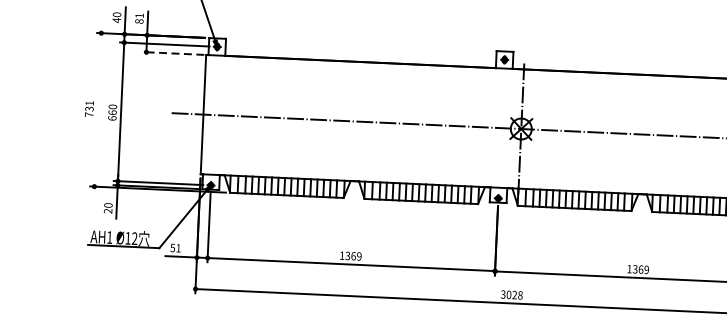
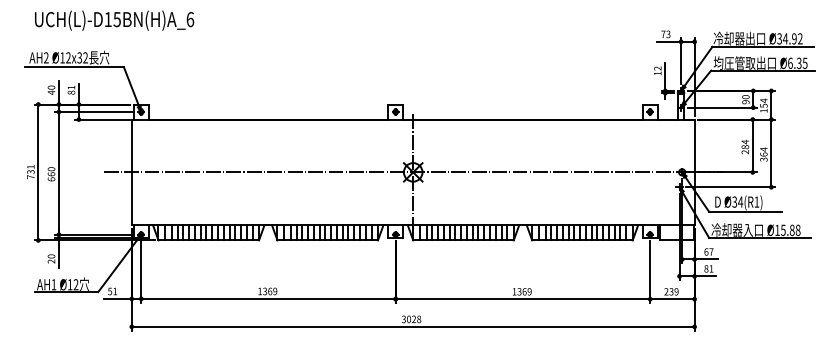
line: (173, 53) -> (102, 119), dashed -> solid
line: (98, 109) -> (38, 172), added

